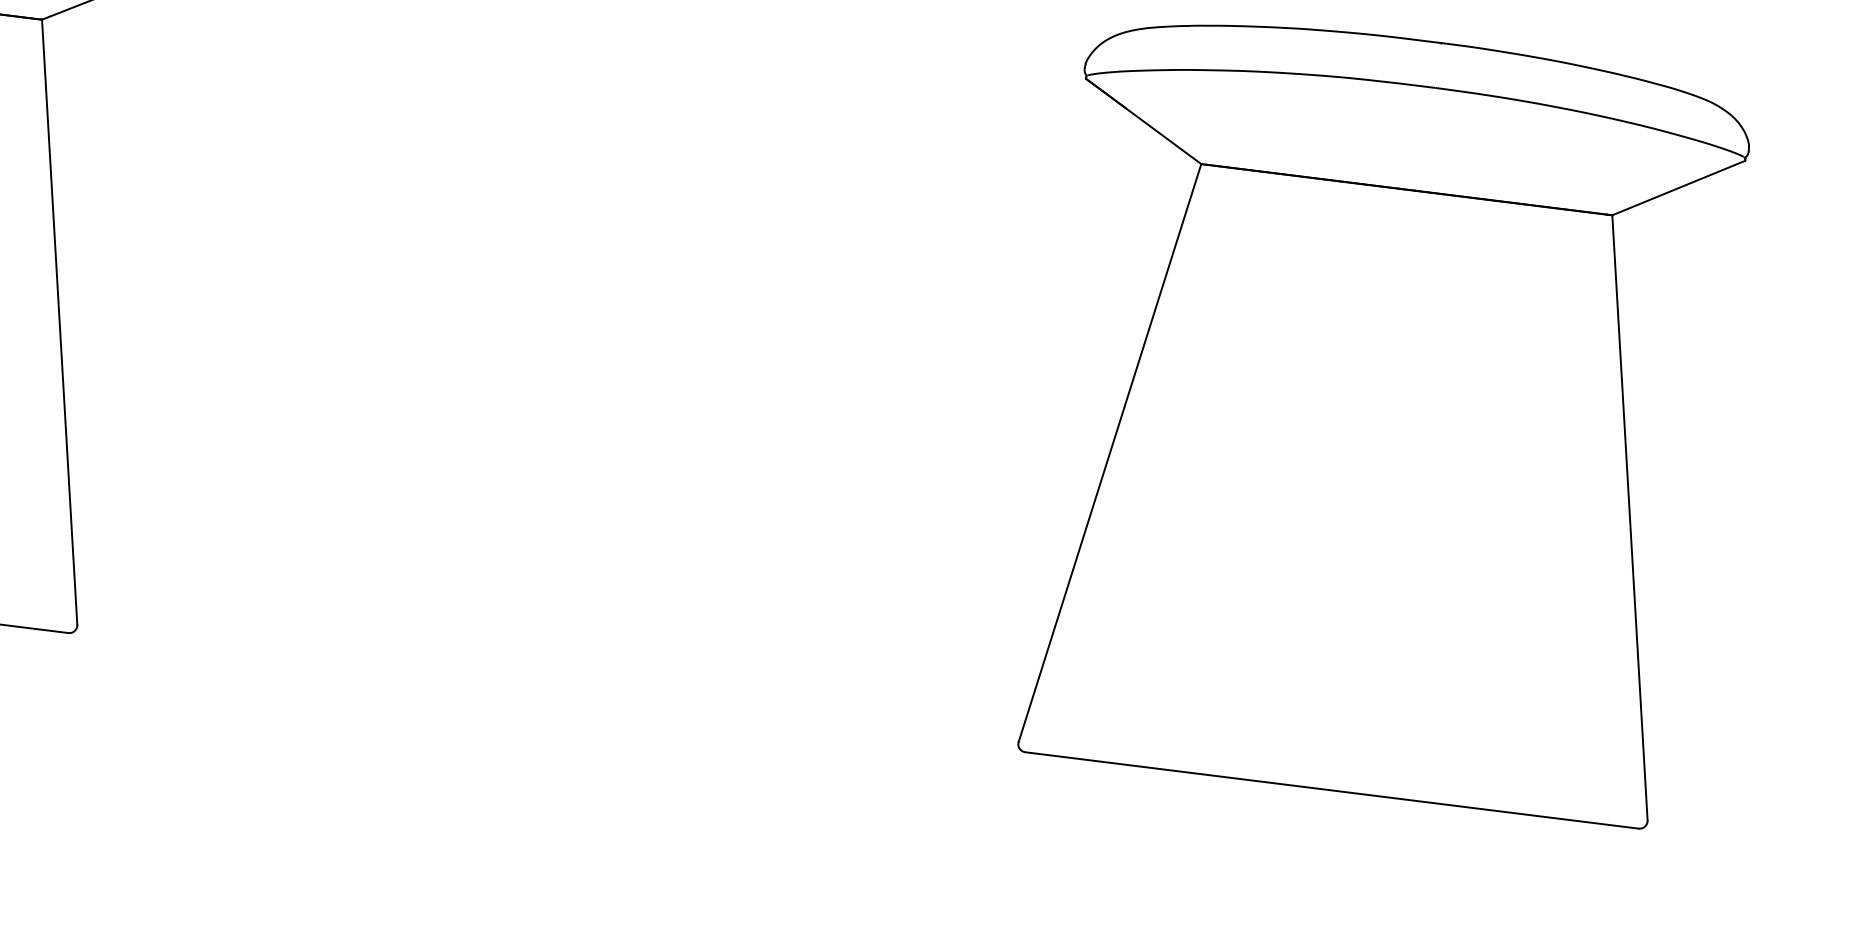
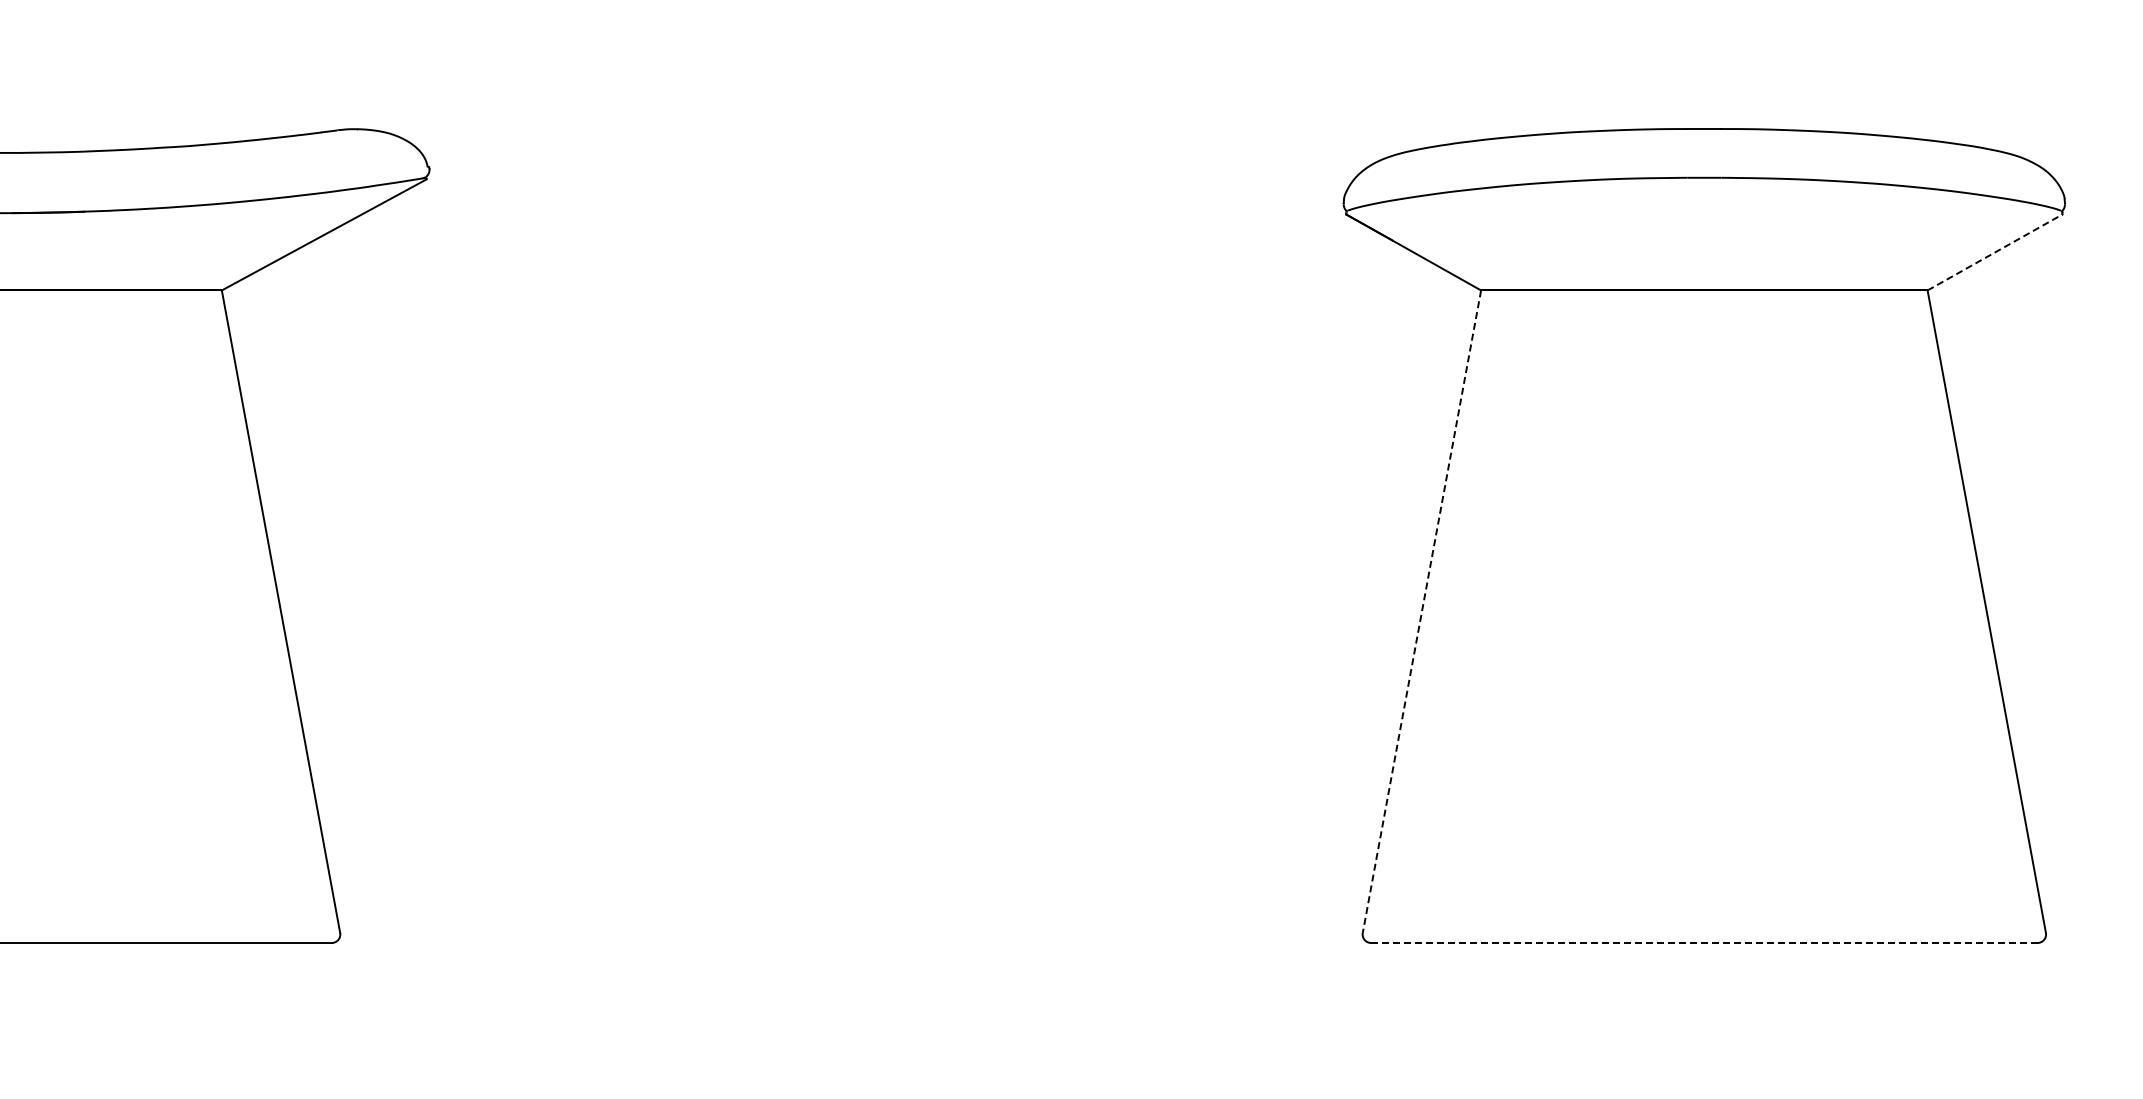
line: (1679, 188) -> (1995, 252), solid -> dashed
line: (1109, 452) -> (1421, 611), solid -> dashed
line: (1331, 790) -> (1703, 943), solid -> dashed

